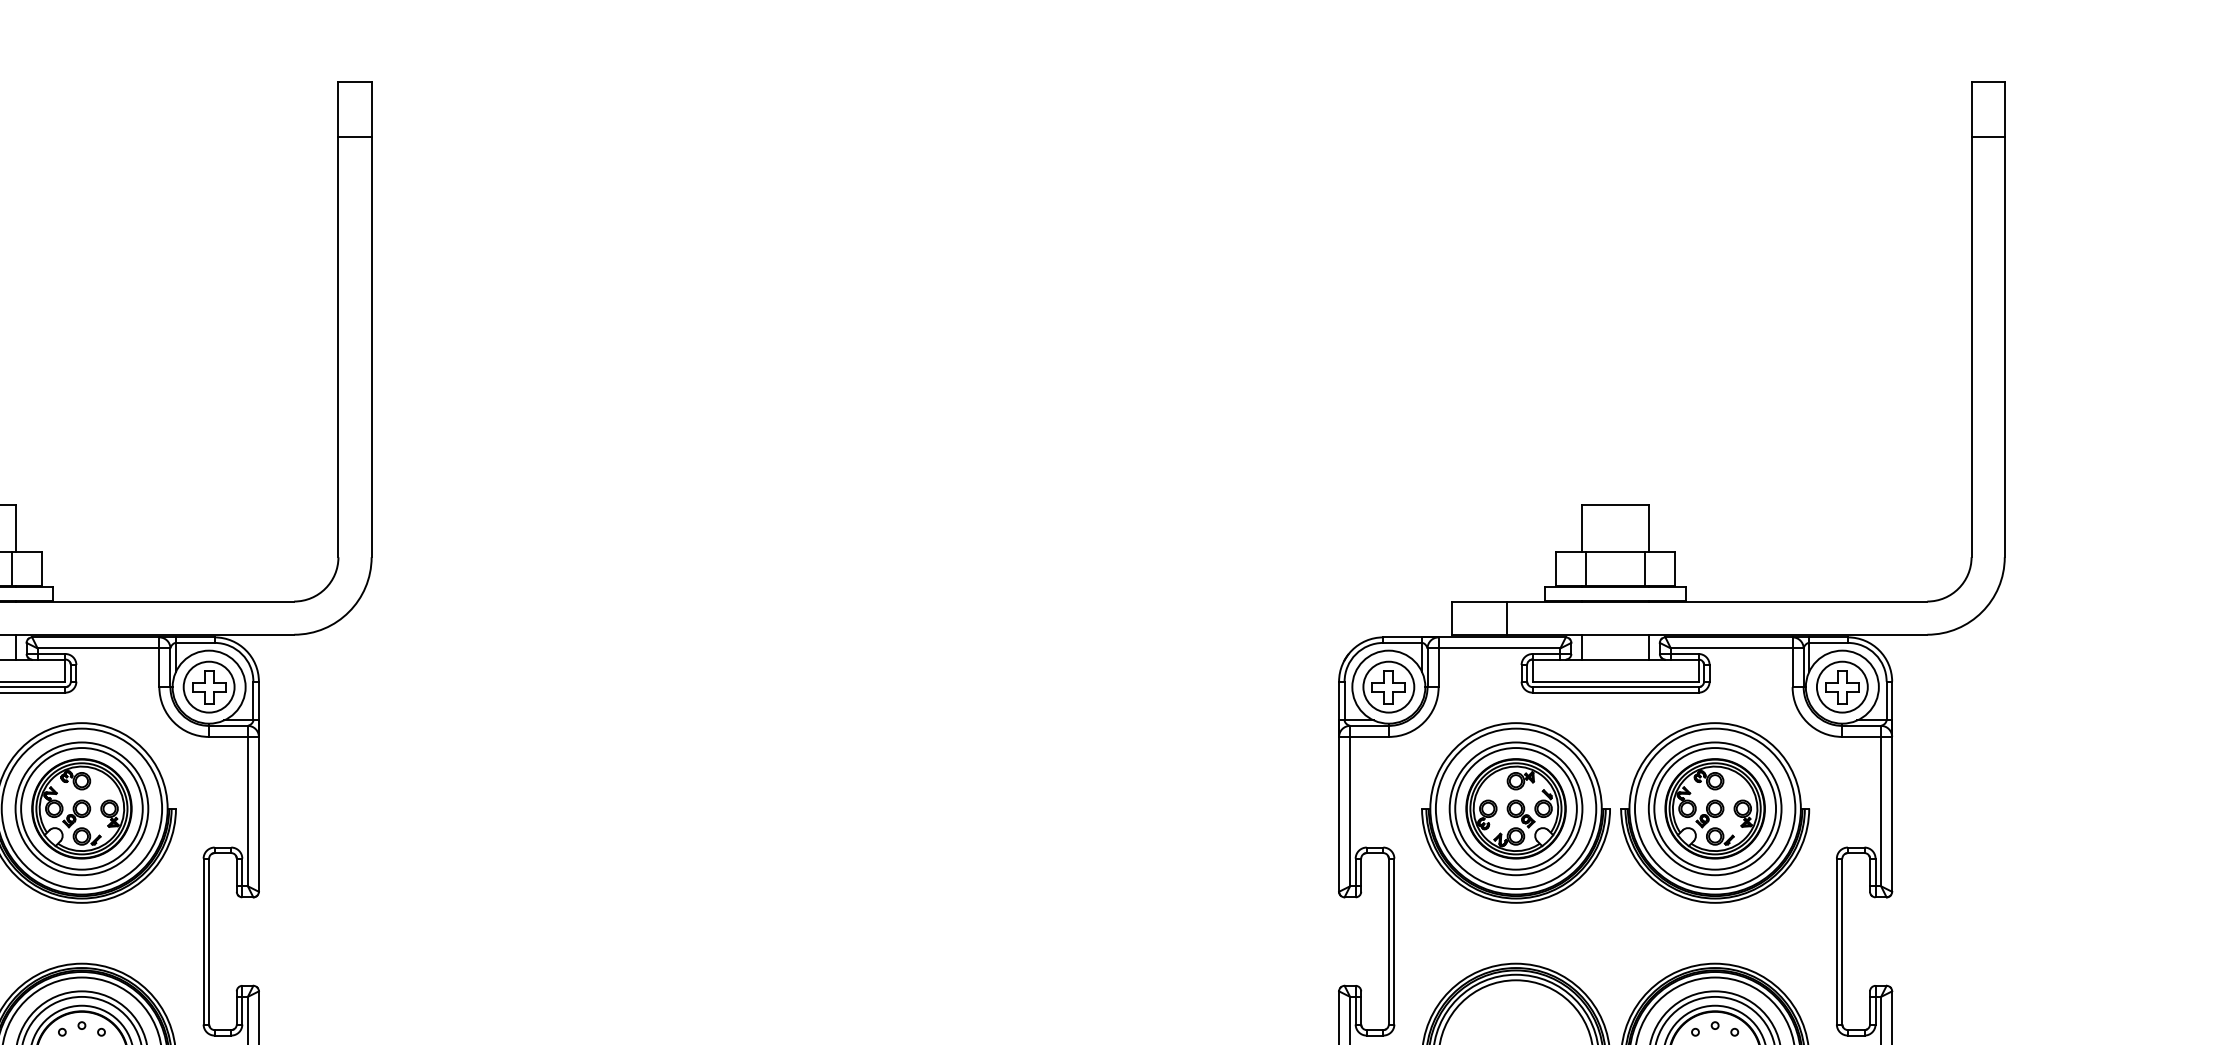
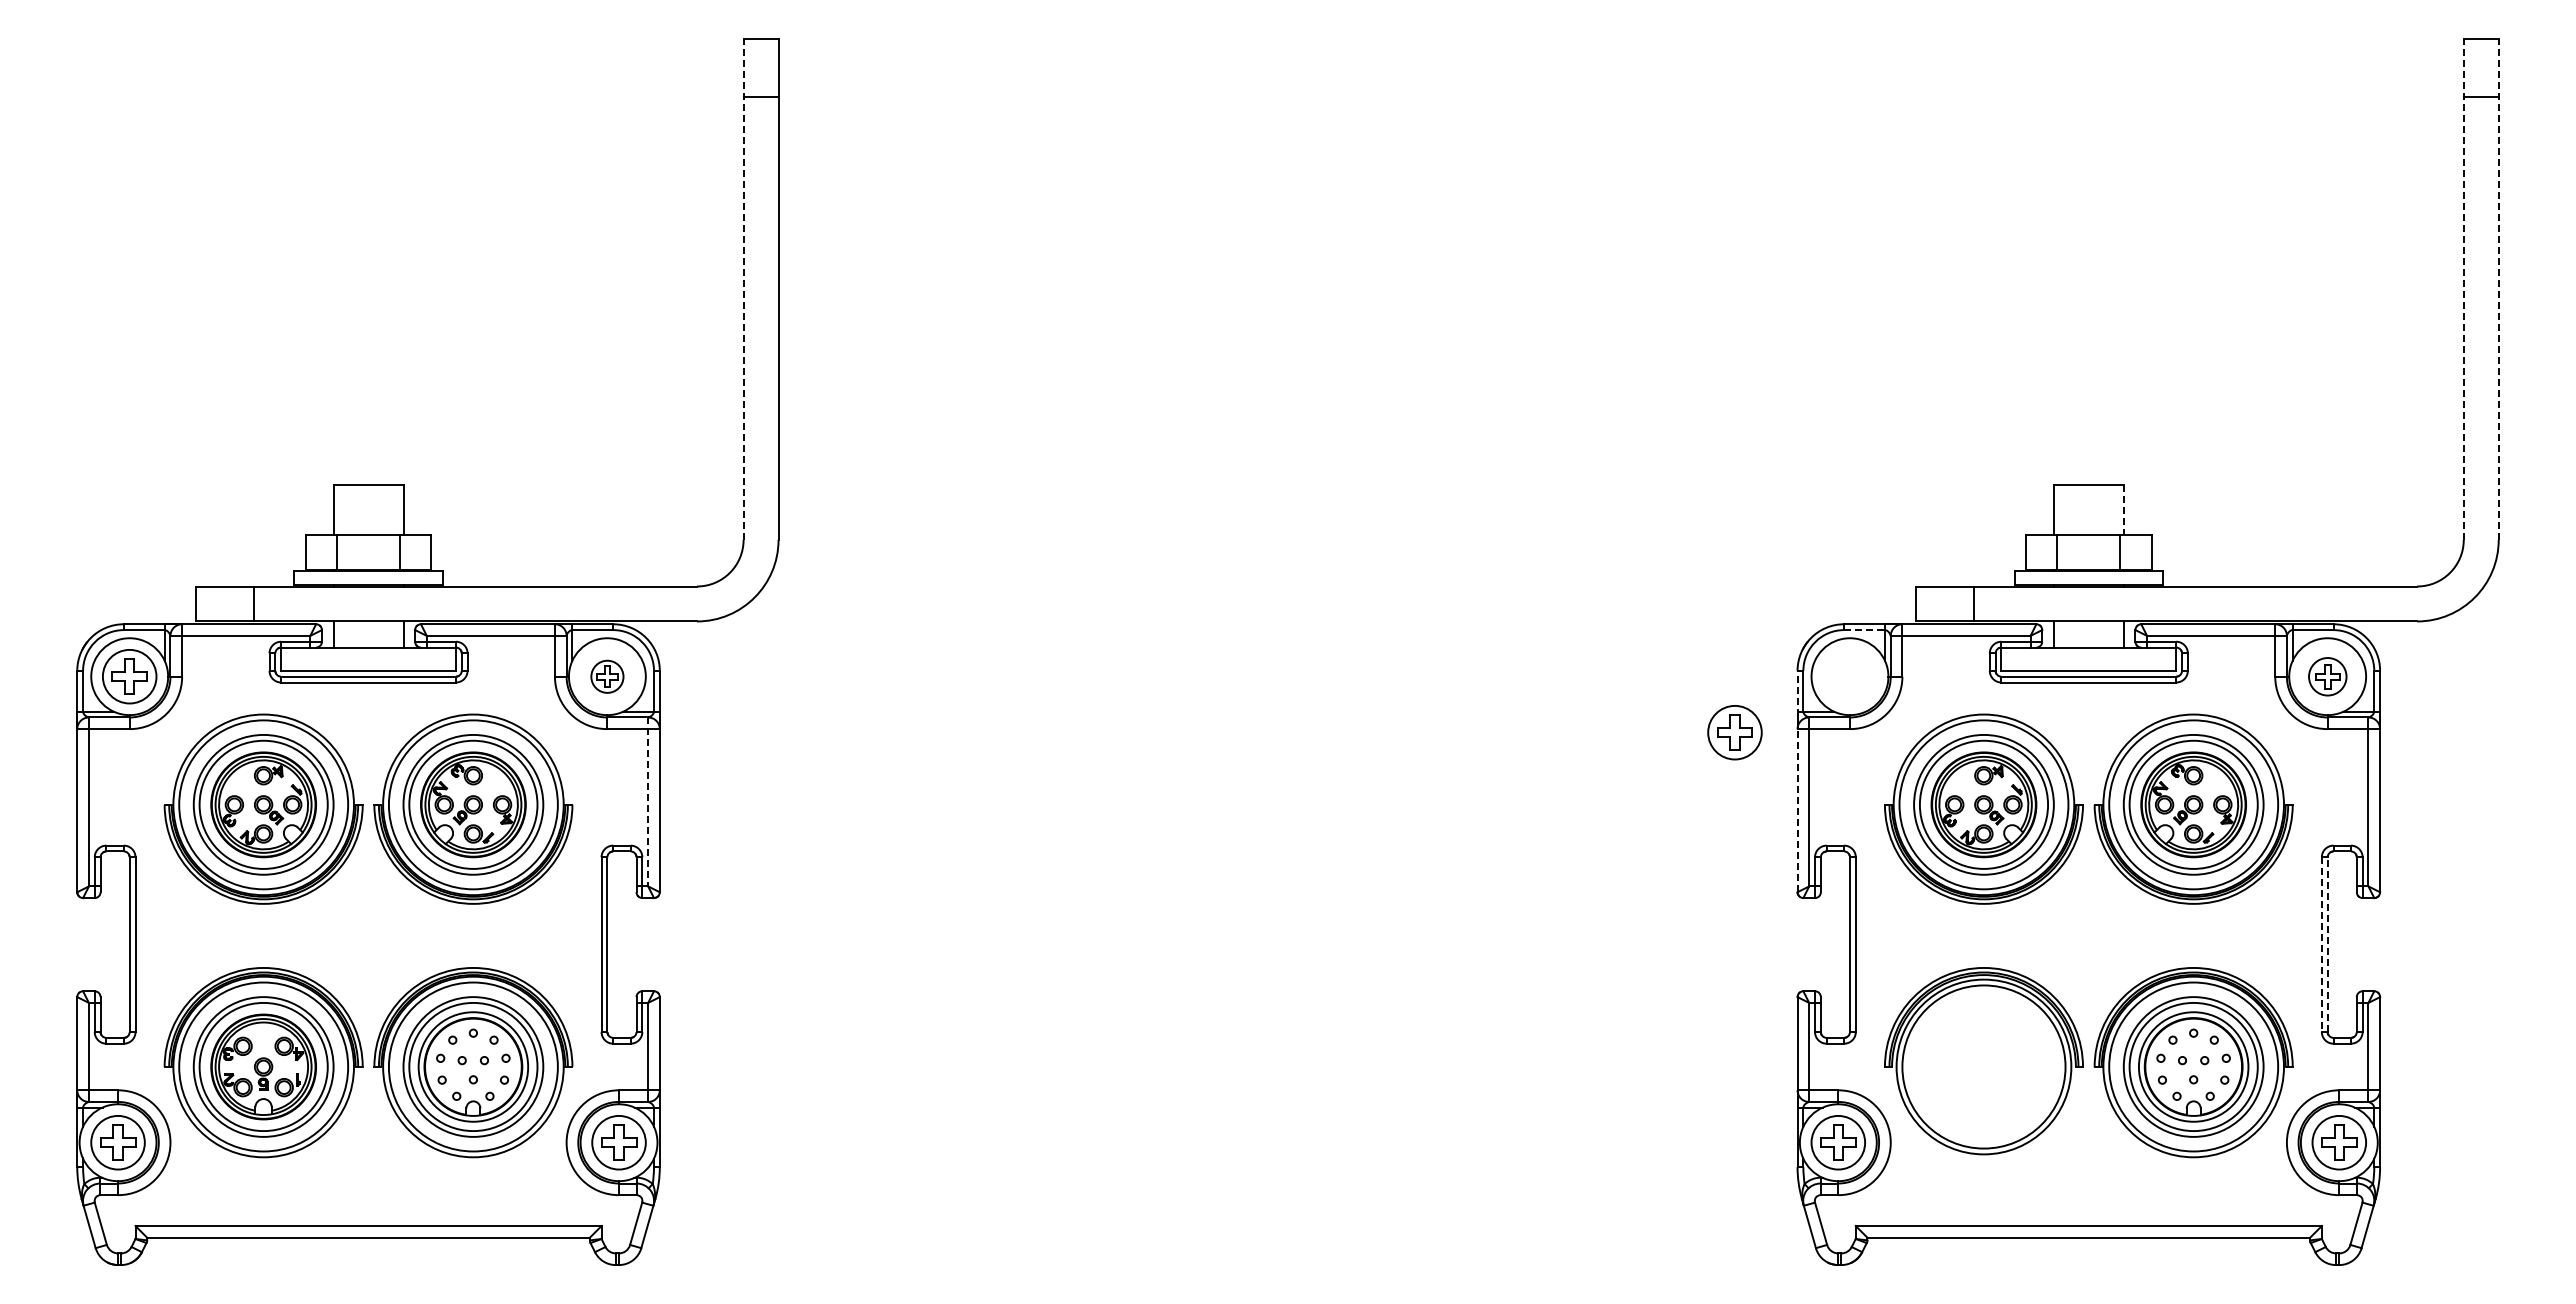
line: (338, 318) -> (743, 288), solid -> dashed
line: (1971, 318) -> (2463, 288), solid -> dashed
line: (2004, 318) -> (2498, 288), solid -> dashed
line: (1648, 528) -> (2123, 509), solid -> dashed
line: (1403, 643) -> (1865, 630), solid -> dashed
part: (209, 686) -> (607, 676), size x0.6
part: (1388, 686) -> (1734, 732), moved
part: (1842, 686) -> (2327, 676), size x0.7
line: (1339, 786) -> (1797, 781), solid -> dashed
line: (248, 806) -> (648, 802), solid -> dashed
line: (1842, 941) -> (2327, 944), solid -> dashed
line: (1836, 942) -> (2321, 945), solid -> dashed

